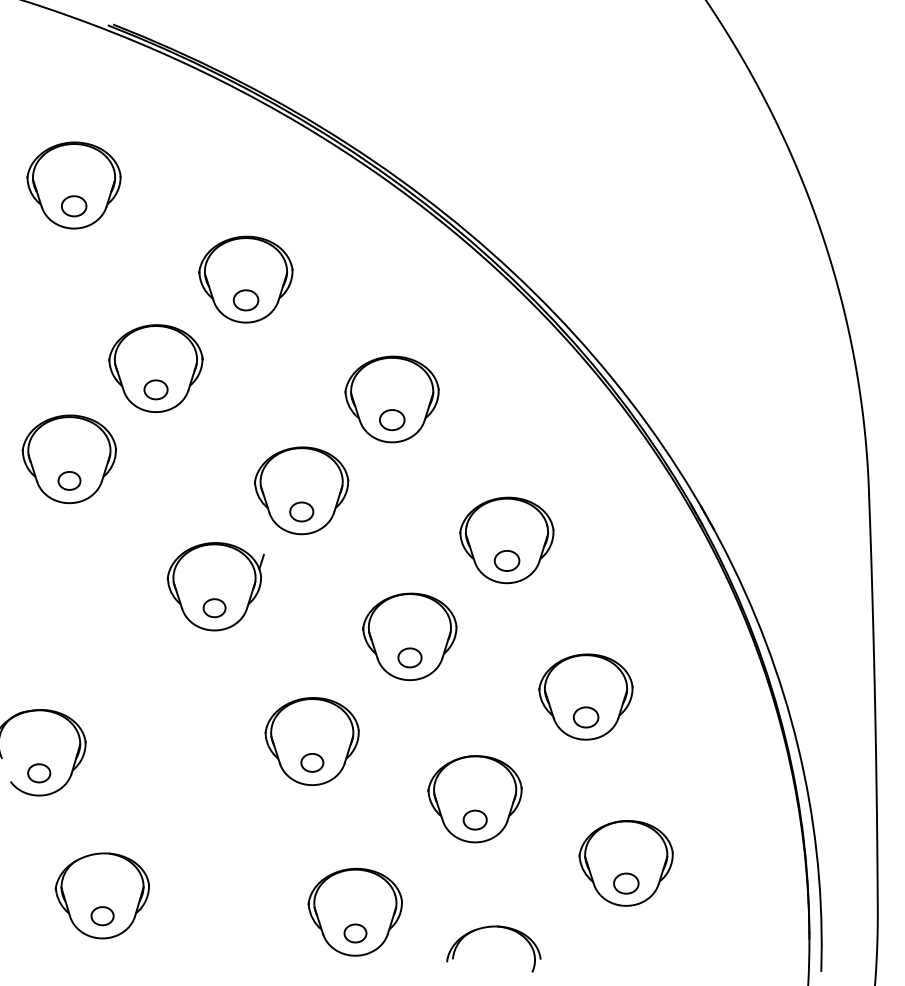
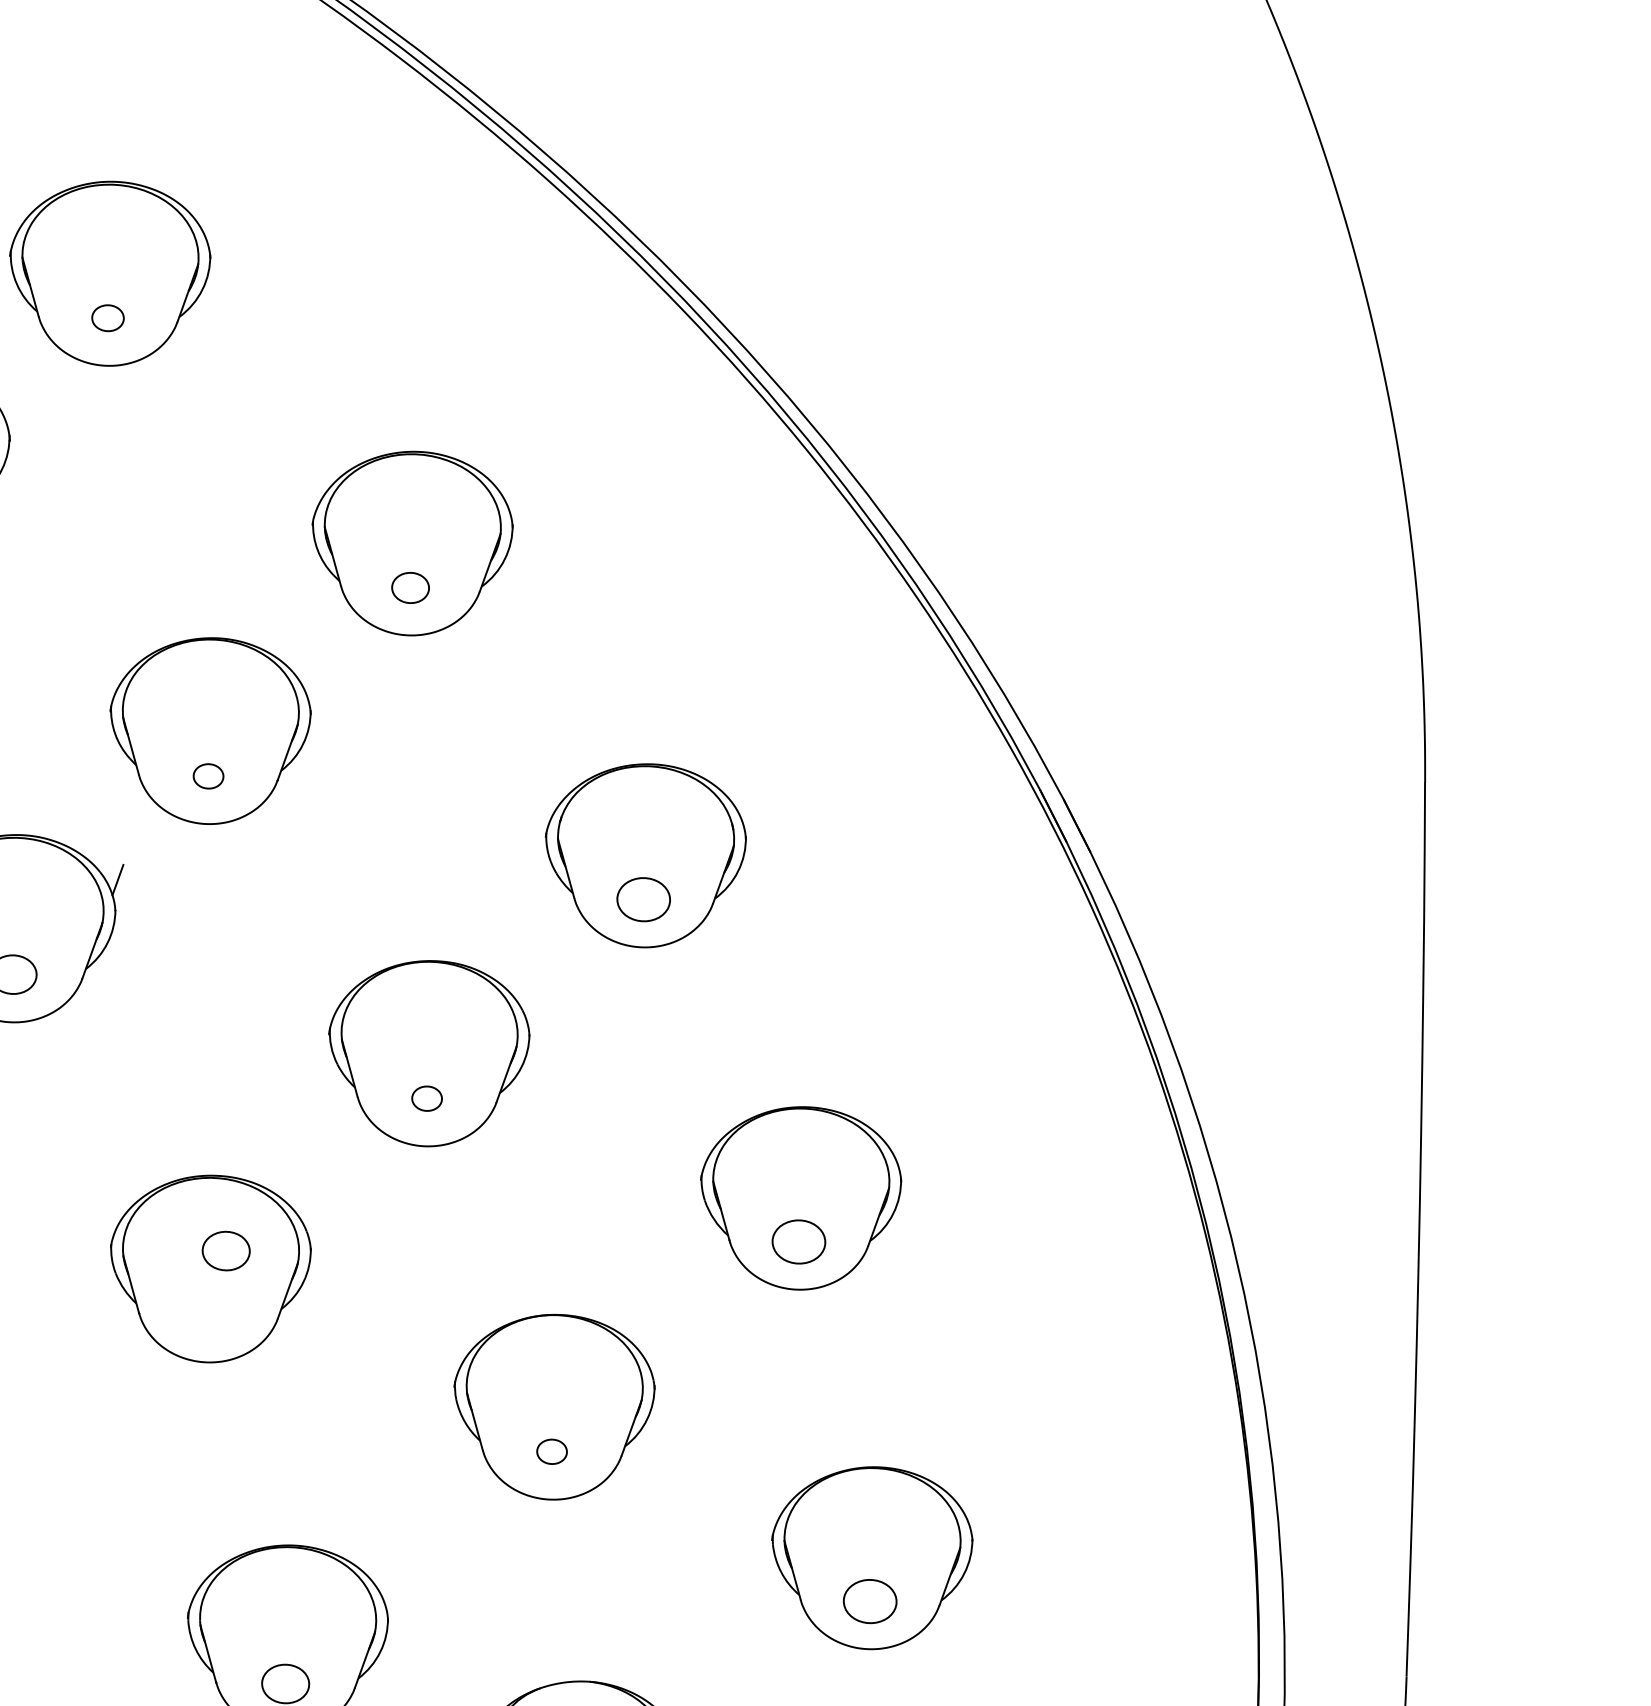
part: (245, 300) -> (106, 318), size x0.6
part: (392, 420) -> (410, 588), size x0.7
part: (301, 511) -> (207, 775), size x0.6
part: (409, 657) -> (426, 1097), size x0.6
part: (312, 762) -> (226, 1250), moved
part: (474, 819) -> (550, 1450), size x0.6

